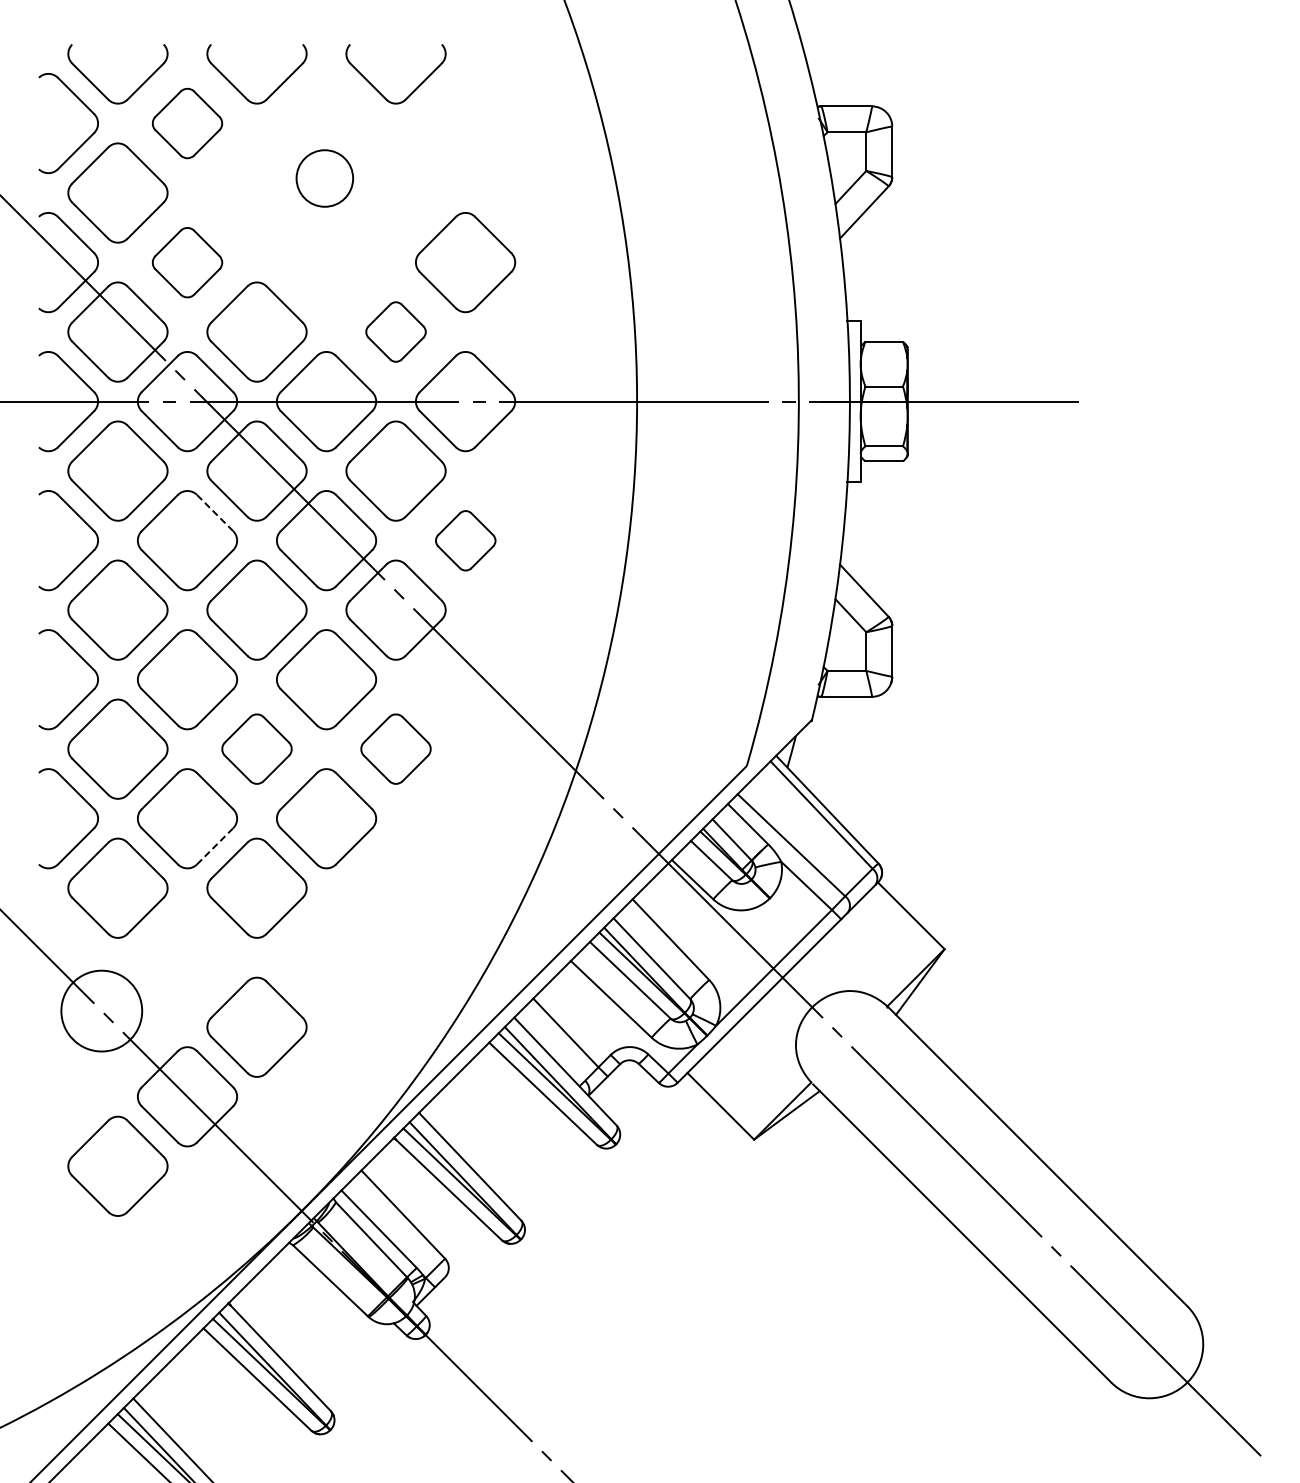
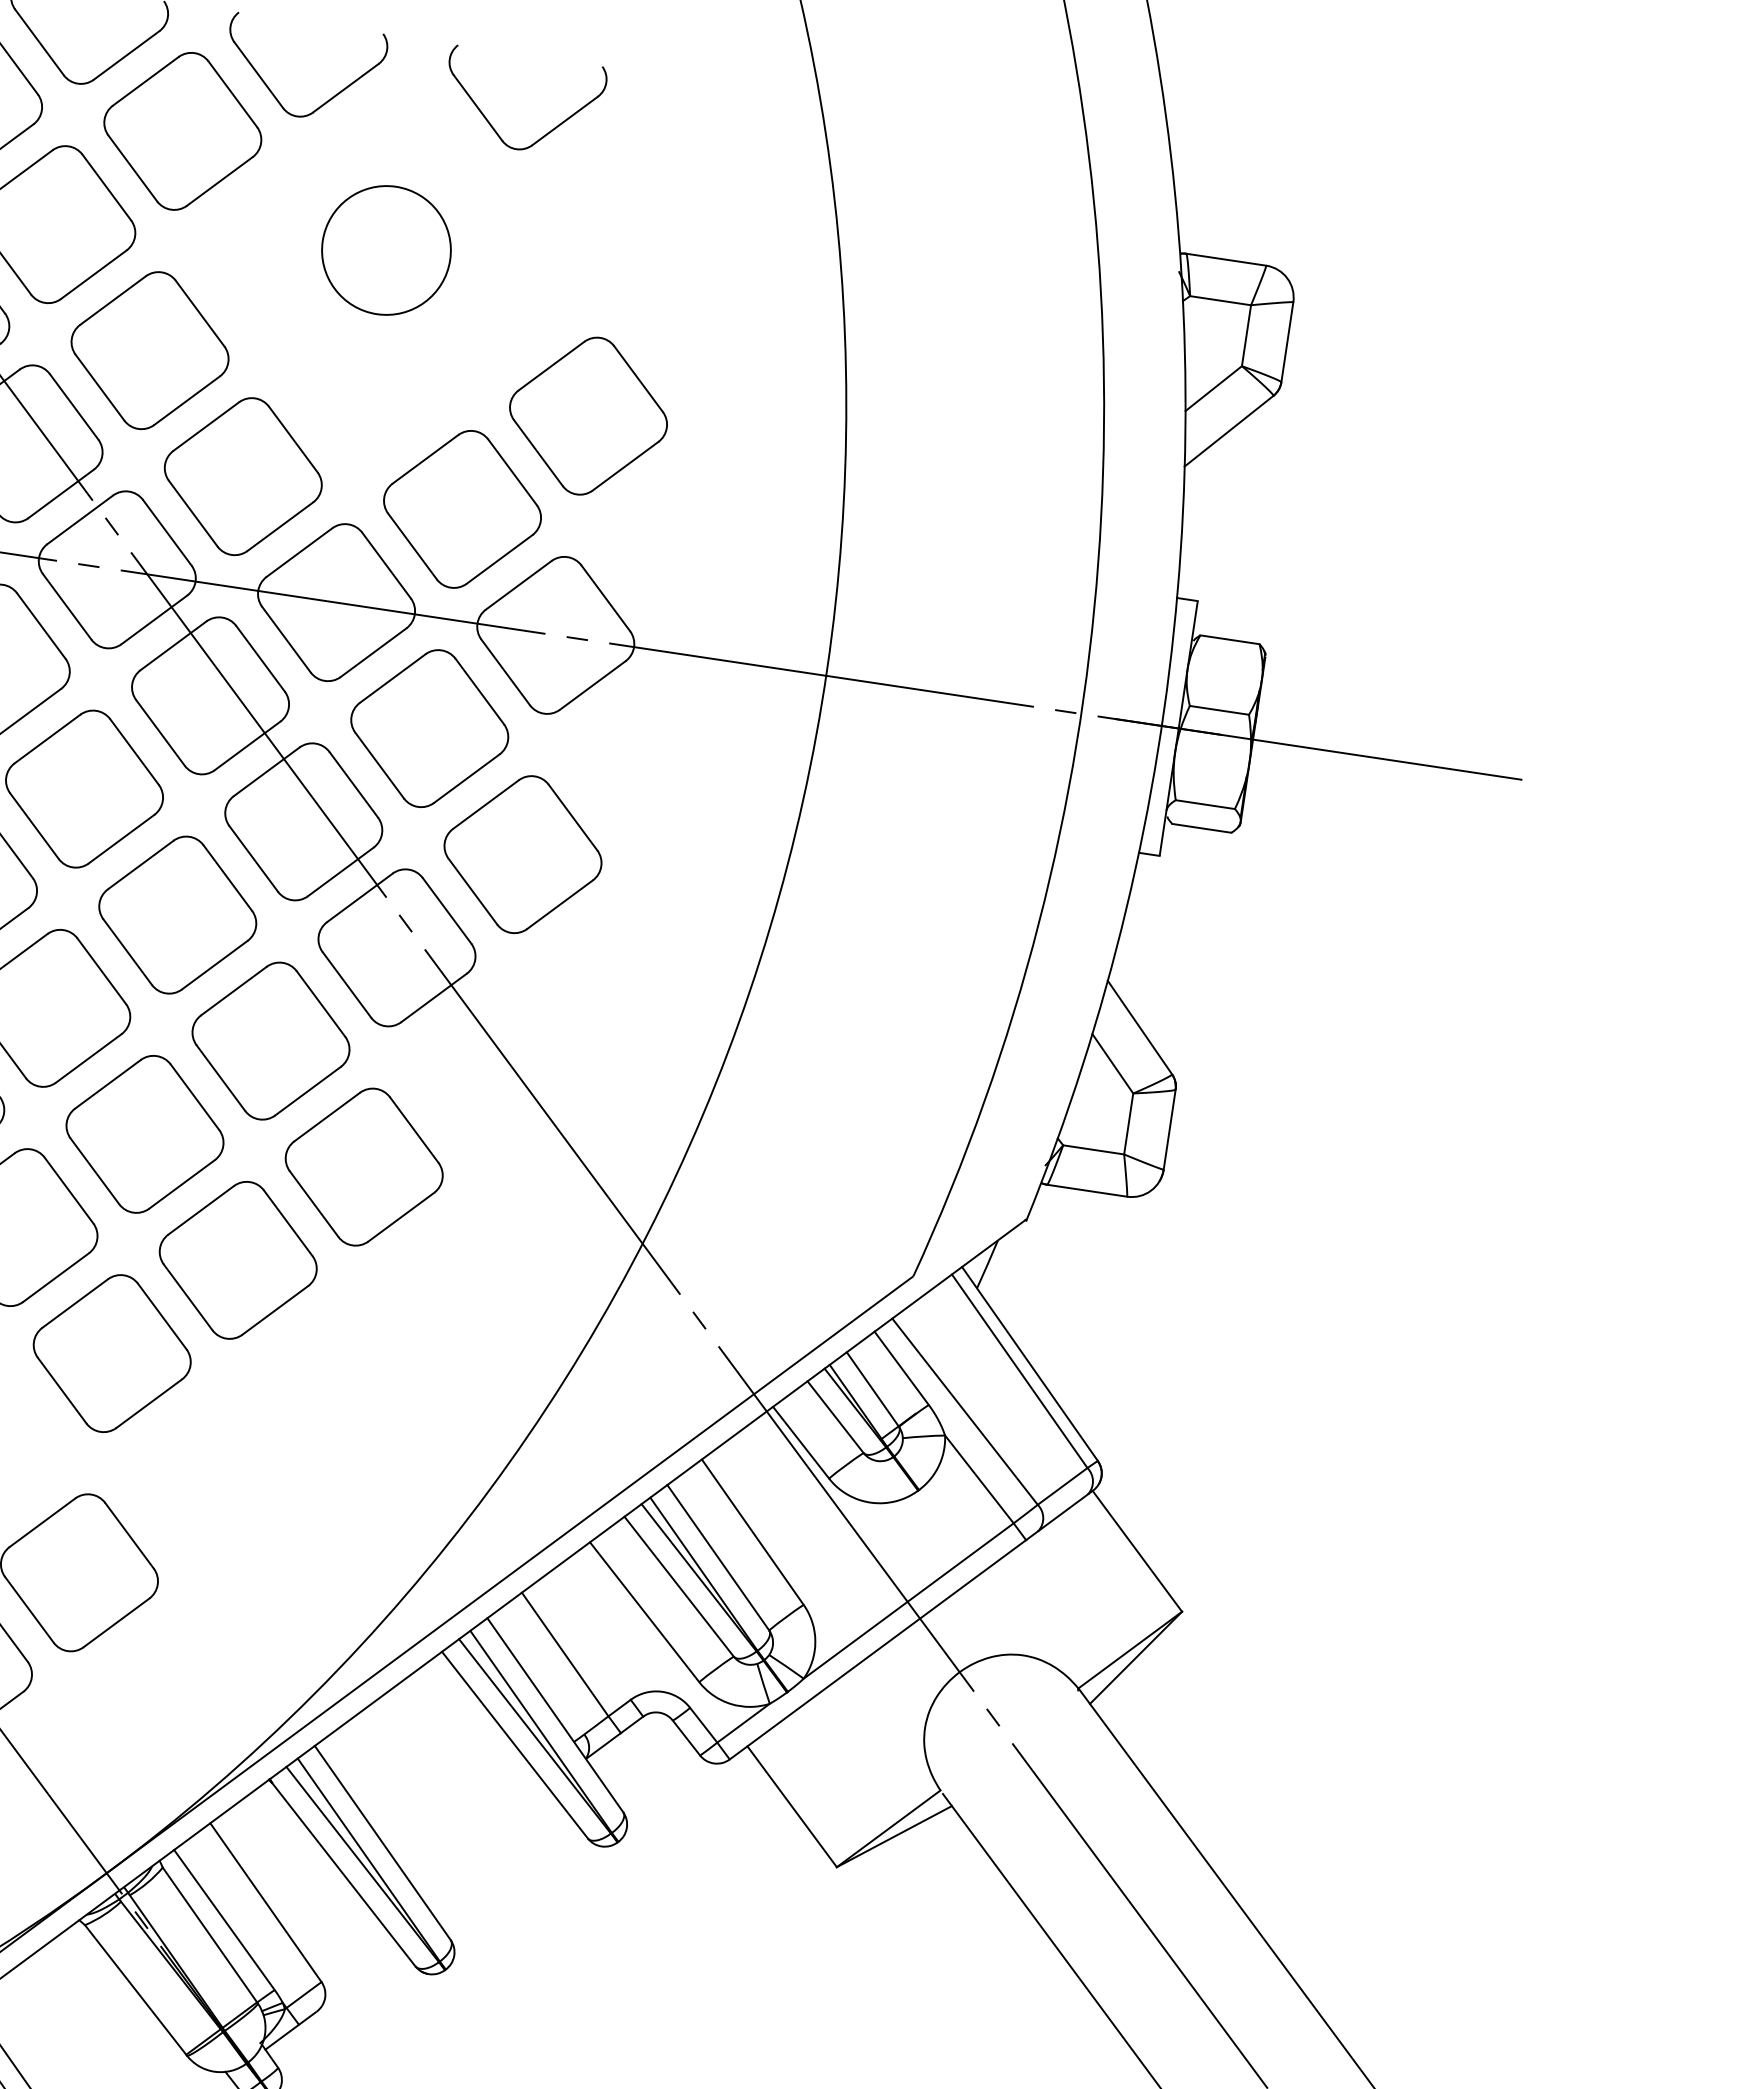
part: (187, 123) -> (182, 131), size x1.43
circle: (324, 178) -> (385, 250), size x1.43
part: (187, 262) -> (150, 350), size x1.43
part: (395, 331) -> (461, 508), size x1.67
line: (215, 513) -> (135, 752), dashed -> solid
part: (465, 540) -> (522, 854), size x1.67
part: (256, 748) -> (144, 1133), size x1.43
part: (395, 748) -> (363, 1165), size x1.43
line: (215, 846) -> (56, 1277), dashed -> solid

